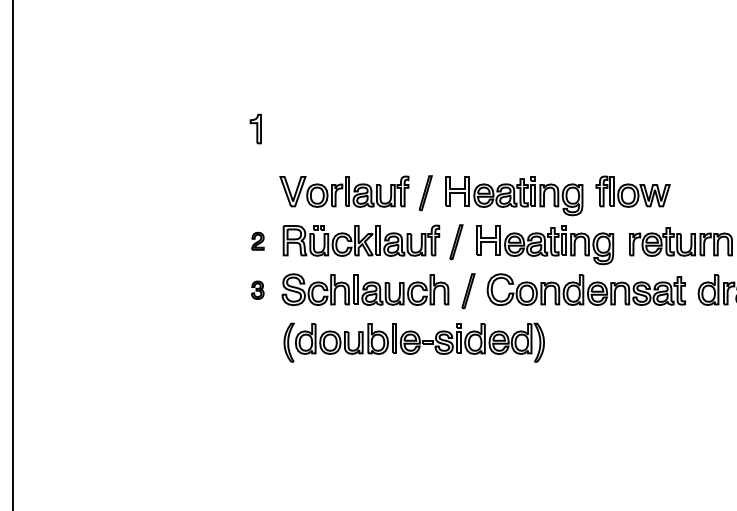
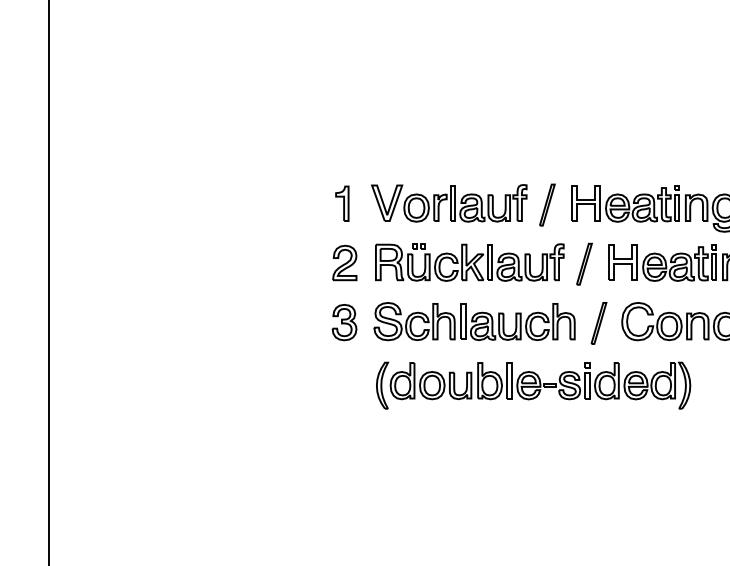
part: (255, 128) -> (341, 203), moved
part: (257, 241) -> (344, 263), size x1.67
part: (257, 289) -> (344, 321), size x1.67

